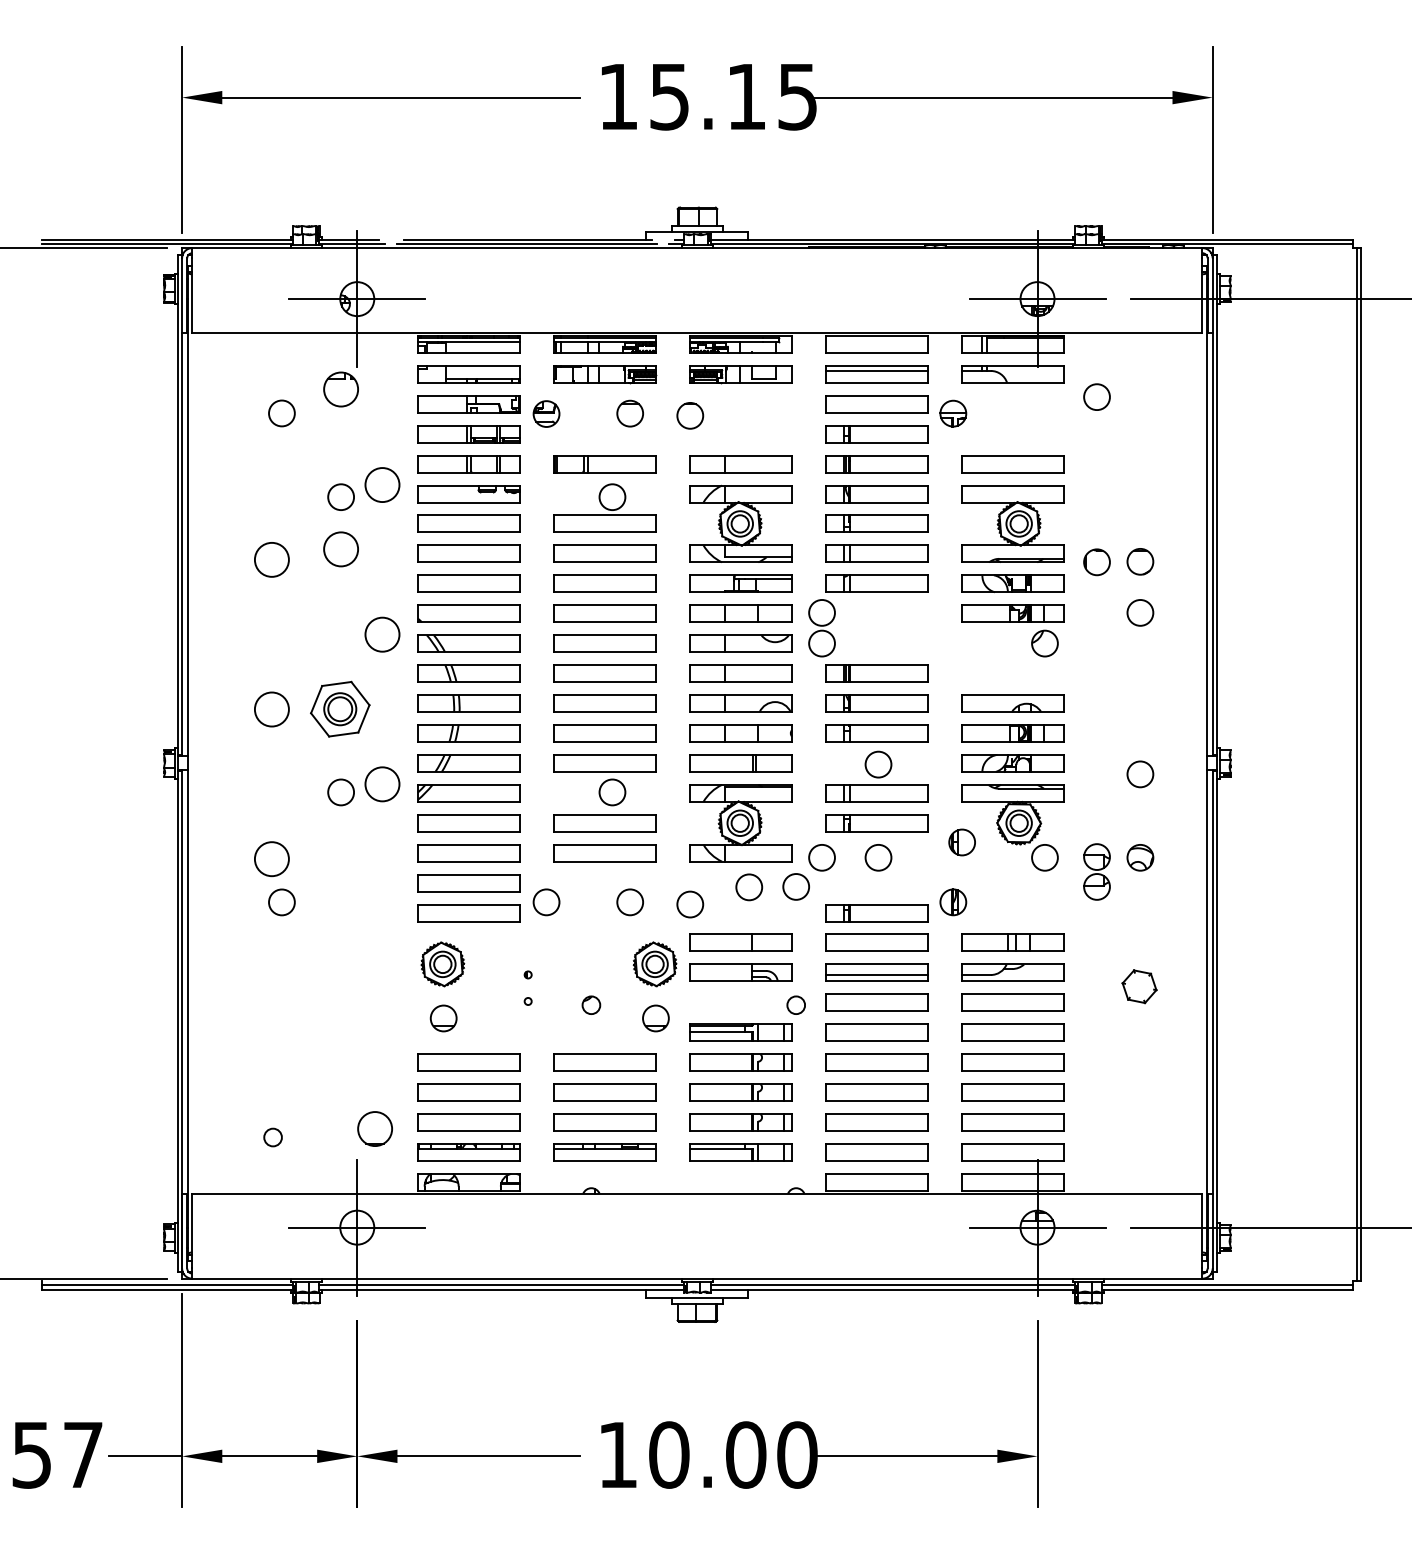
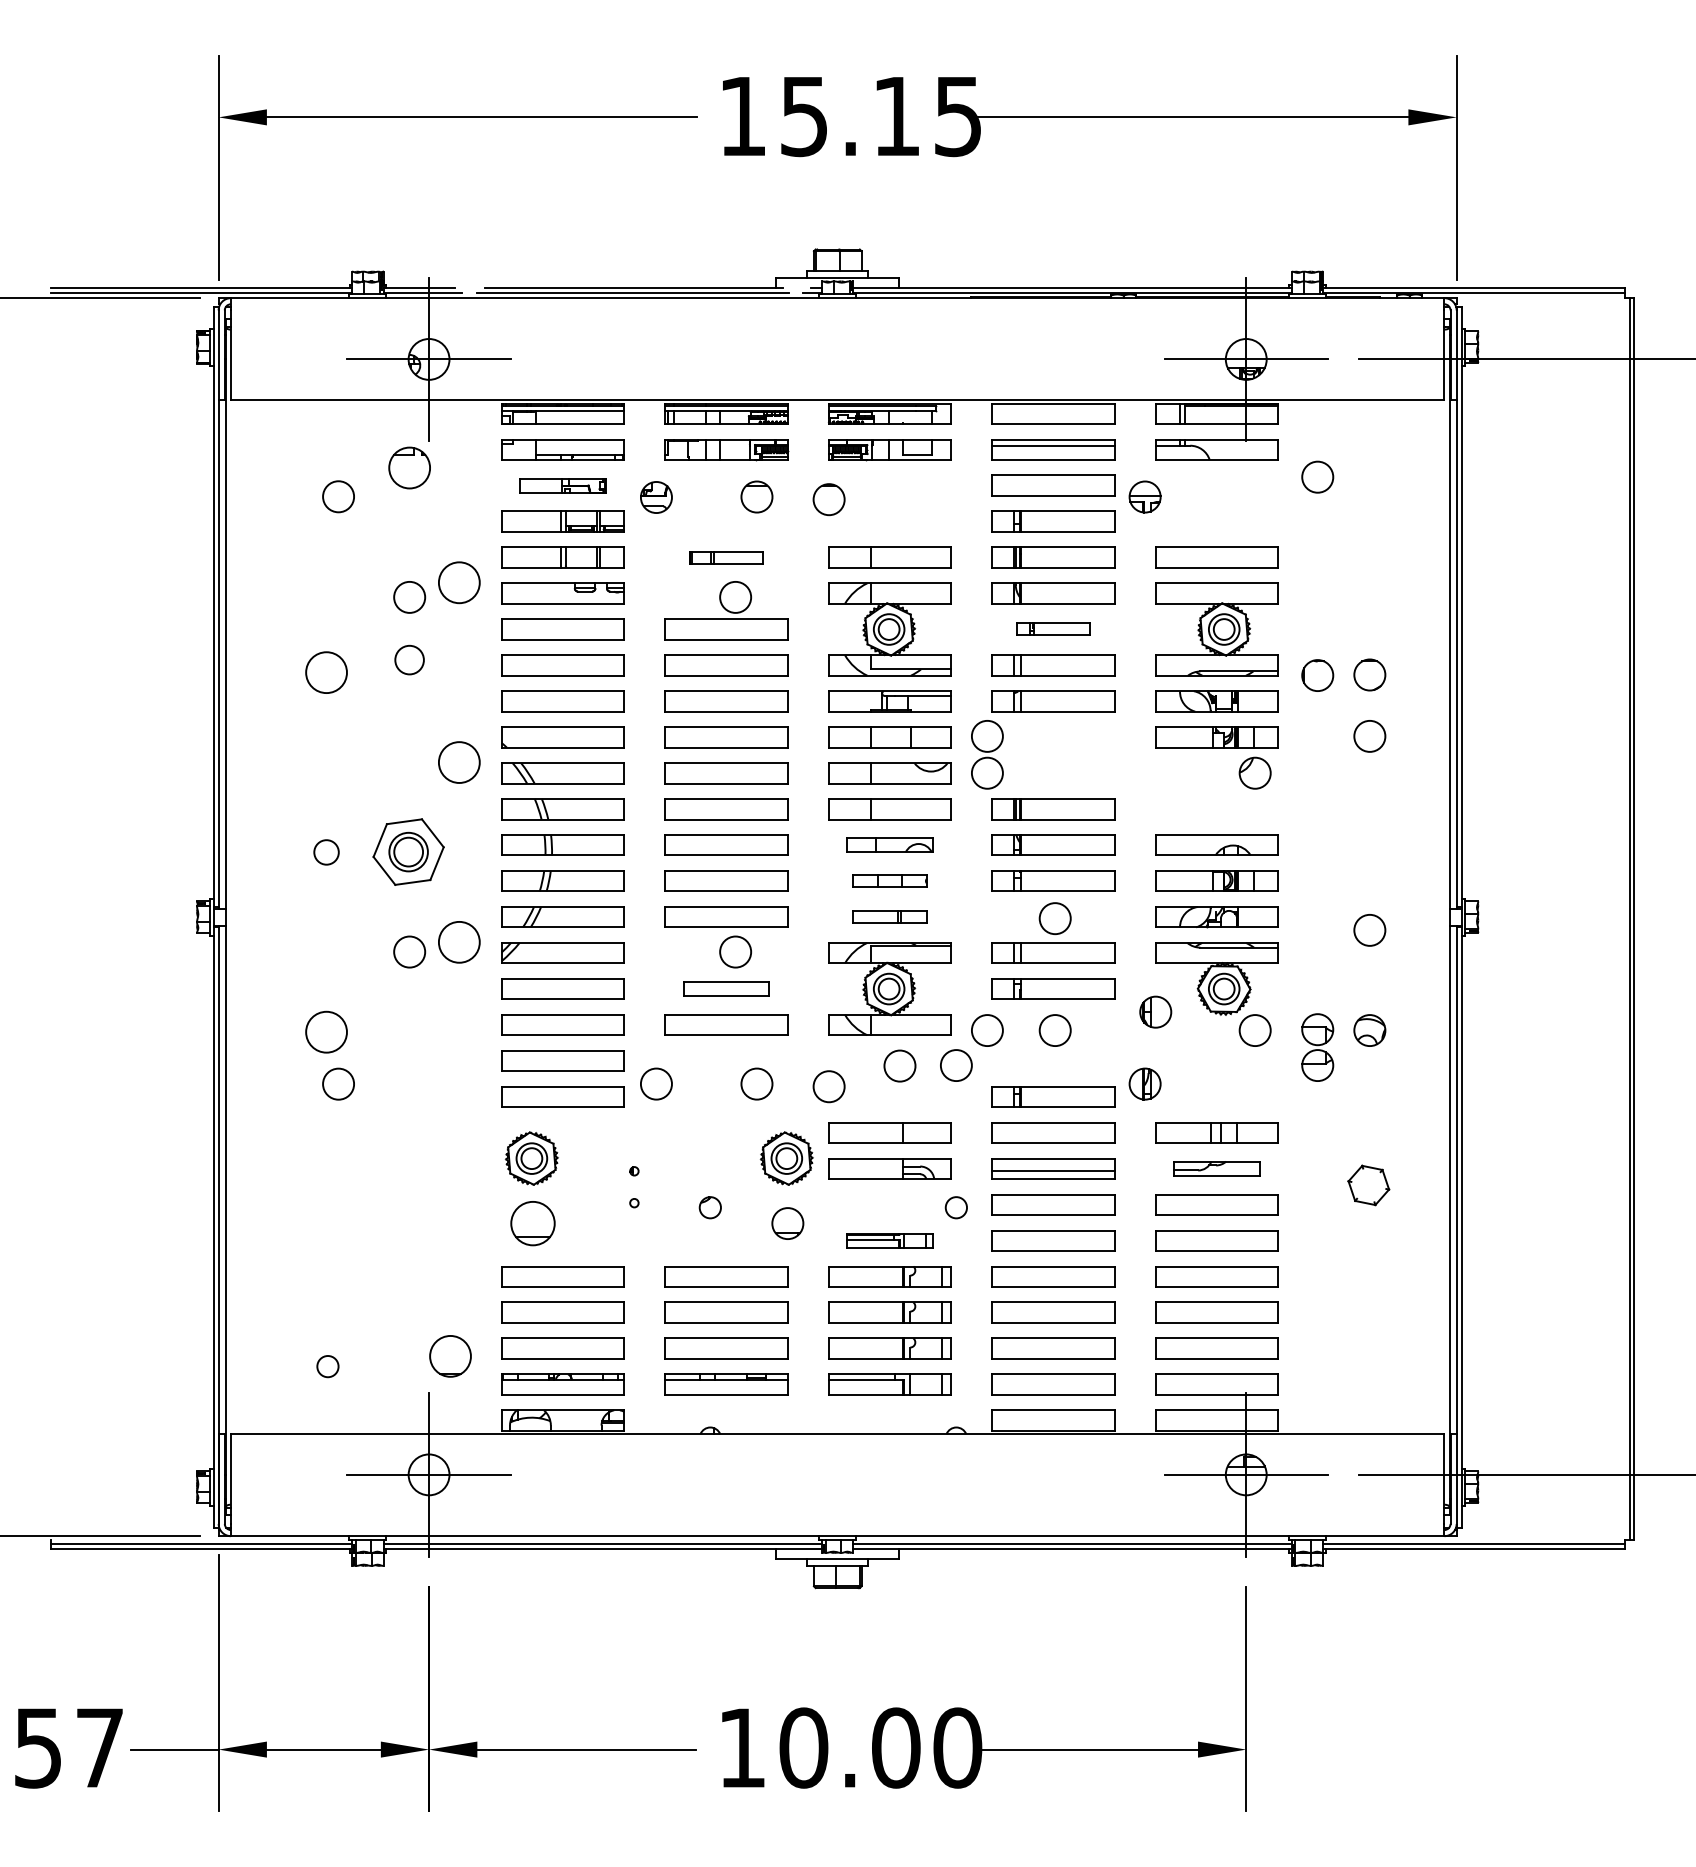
part: (468, 404) -> (562, 486), size x0.7
part: (604, 464) -> (726, 558), size x0.6
part: (876, 523) -> (1052, 628), size x0.6
circle: (340, 549) -> (408, 660), size x0.7
part: (740, 703) -> (889, 845), size x0.7
circle: (271, 709) -> (326, 852), size x0.6
part: (740, 733) -> (889, 881), size x0.6
part: (740, 763) -> (889, 917), size x0.6
part: (604, 823) -> (726, 989), size x0.7
part: (1012, 972) -> (1216, 1168), size x0.7
part: (443, 1018) -> (532, 1223), size x1.4
part: (740, 1032) -> (889, 1240), size x0.7

